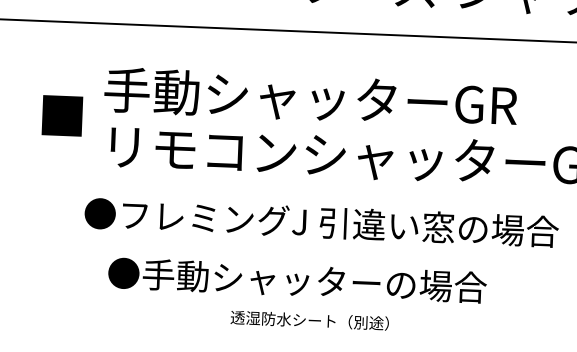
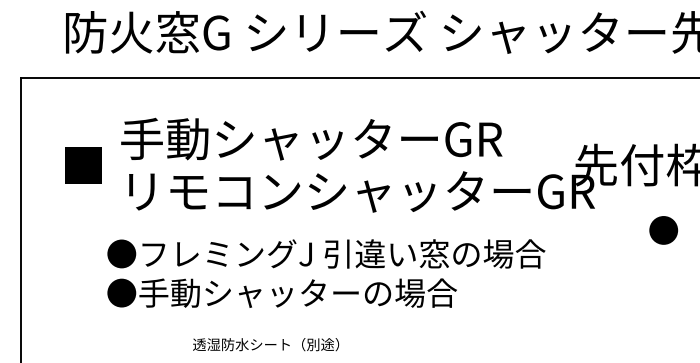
text: (296, 279) -> (281, 292), moved
text: (310, 320) -> (266, 344), moved

